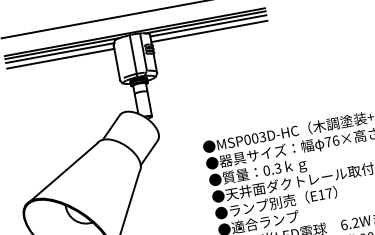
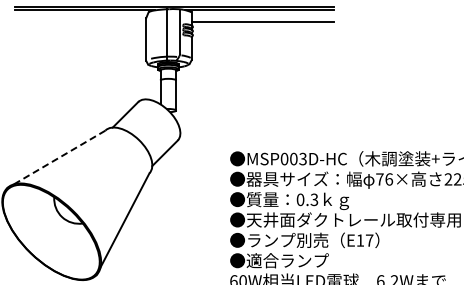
line: (208, 26) -> (262, 15), removed
line: (59, 53) -> (80, 15), removed
line: (60, 59) -> (80, 22), removed
line: (60, 174) -> (55, 159), solid -> dashed

